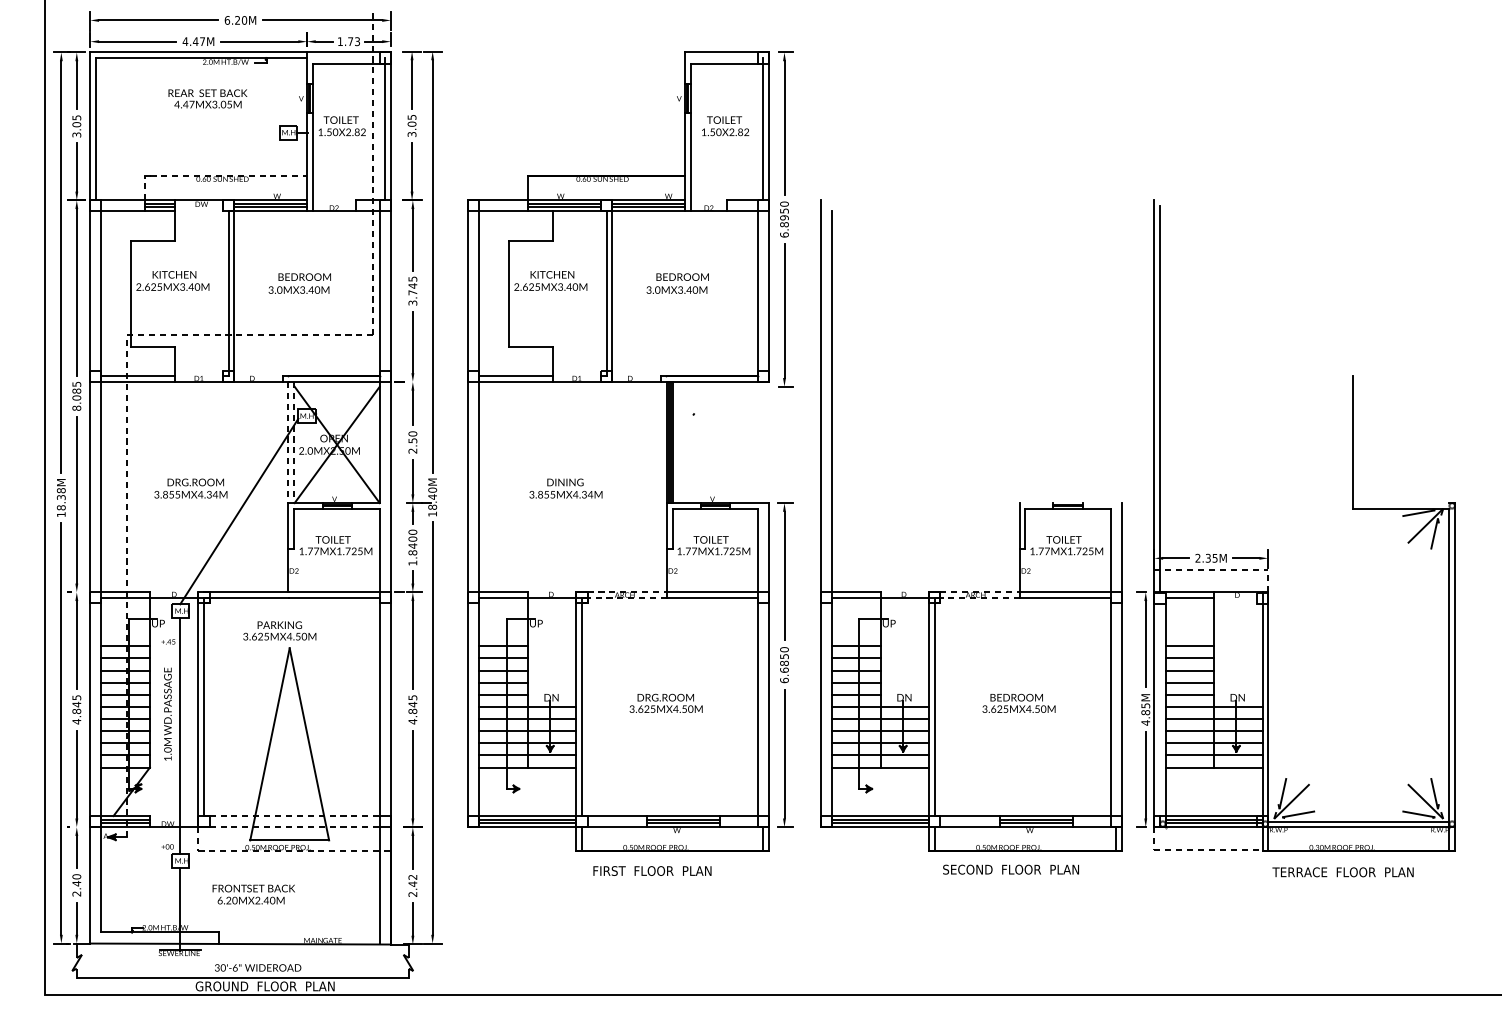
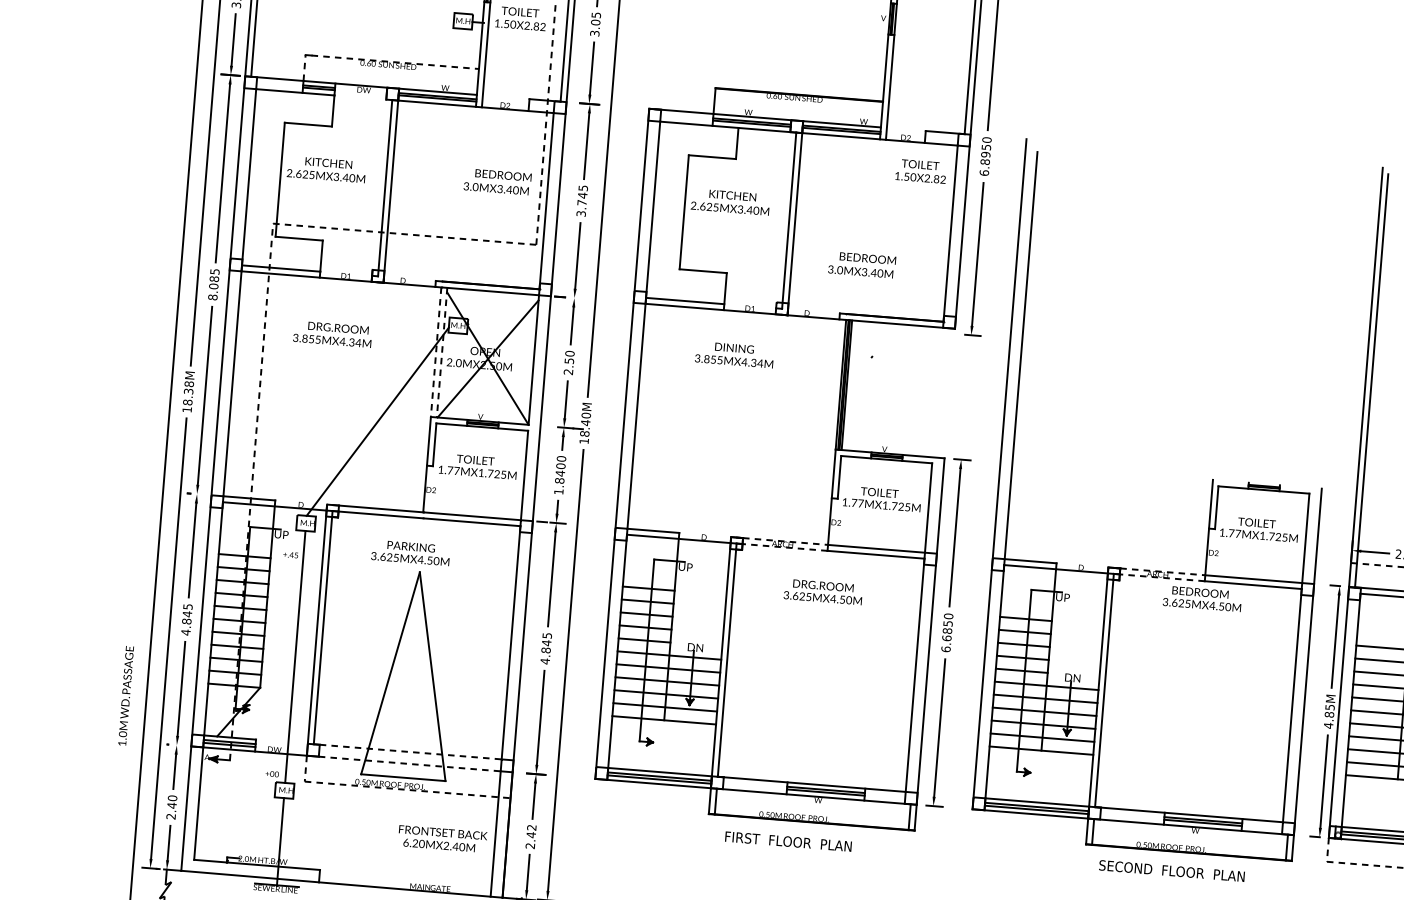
text: (725, 126) -> (920, 171), moved
text: (299, 283) -> (497, 181), moved
text: (677, 283) -> (861, 264), moved
text: (190, 488) -> (332, 334), moved
text: (565, 488) -> (734, 354), moved
text: (665, 702) -> (822, 590), moved
text: (1018, 702) -> (1201, 597), moved
text: (167, 713) -> (125, 695), moved
text: (253, 894) -> (442, 839), moved

